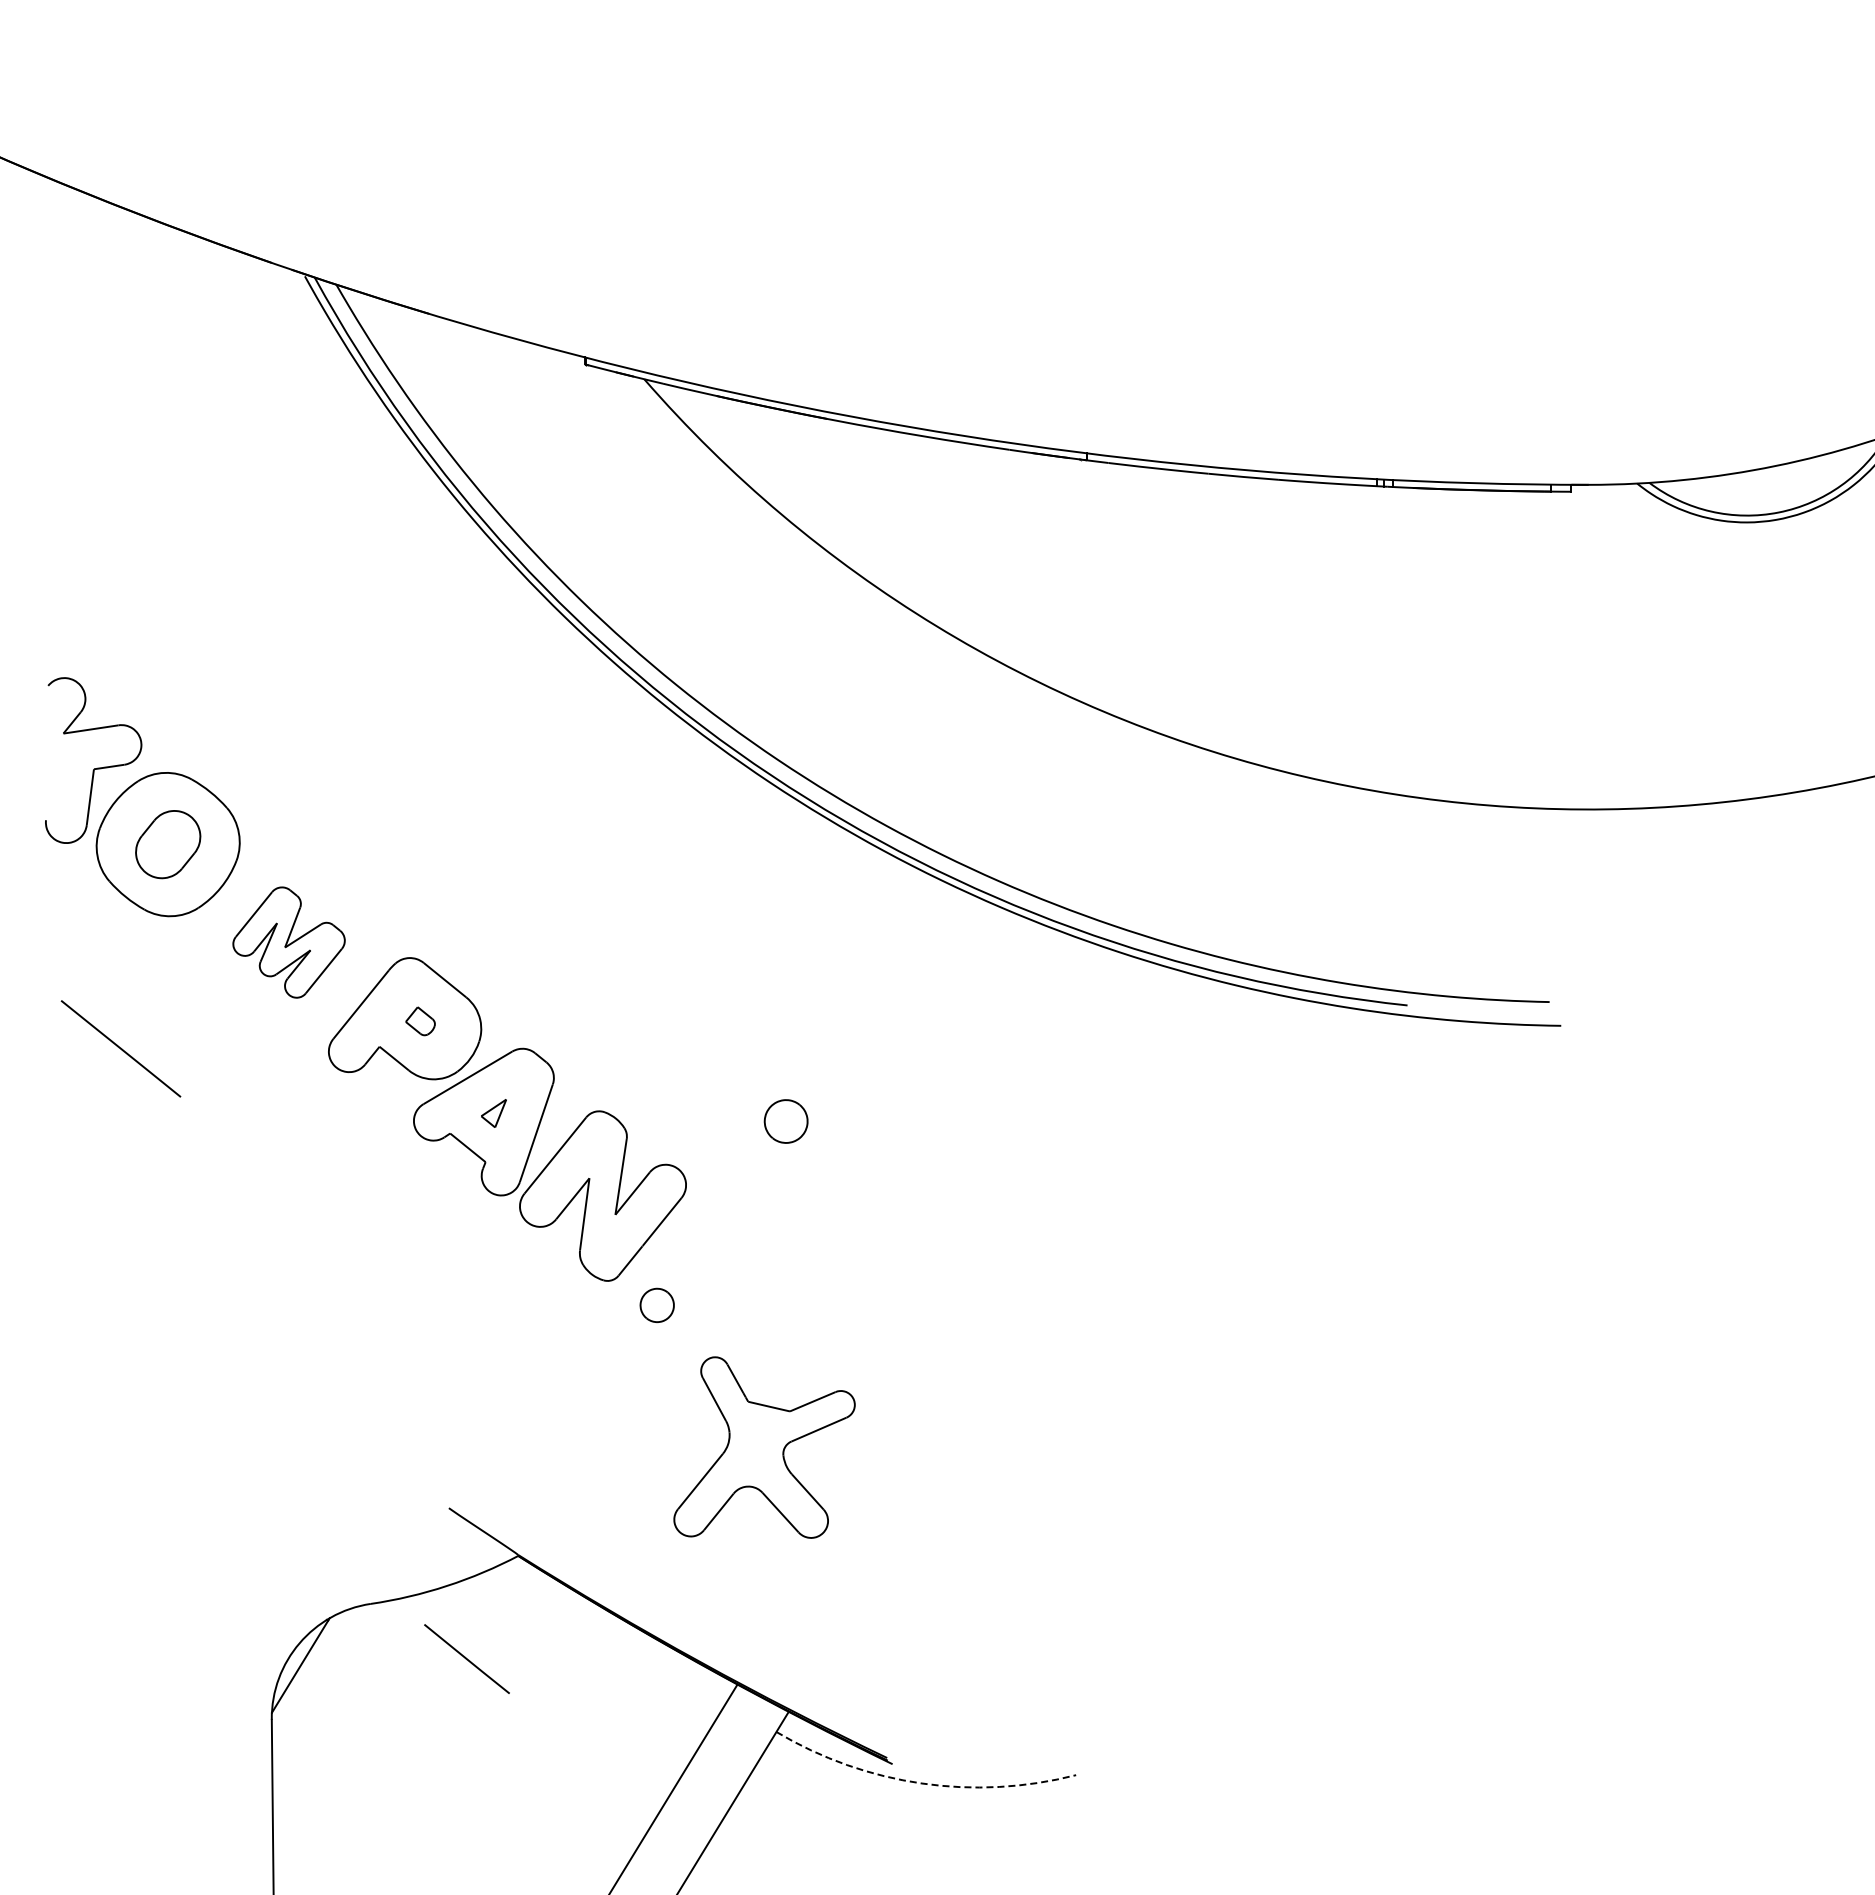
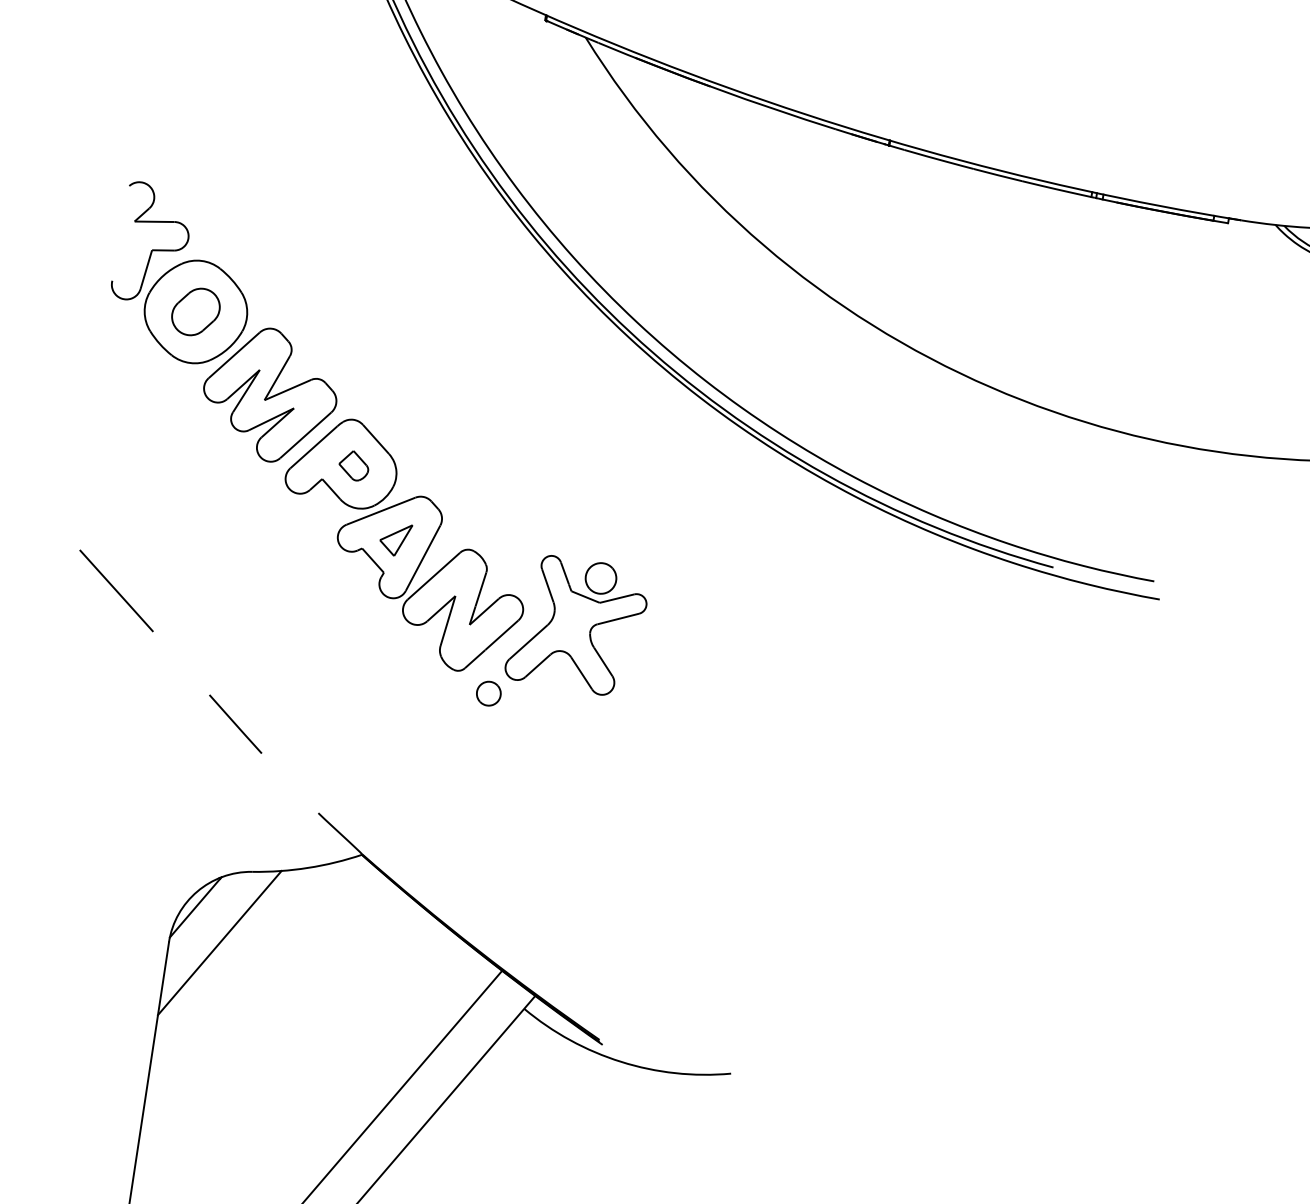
part: (288, 942) -> (269, 394), size x1.67
part: (420, 1021) -> (354, 465), size x1.43
line: (120, 1048) -> (116, 590), moved
part: (493, 1113) -> (395, 539), size x1.67
part: (764, 1447) -> (577, 625), moved
line: (466, 1658) -> (235, 723), moved
line: (341, 1709) -> (219, 943), added
arc: (921, 1783) -> (620, 1061), dashed -> solid

